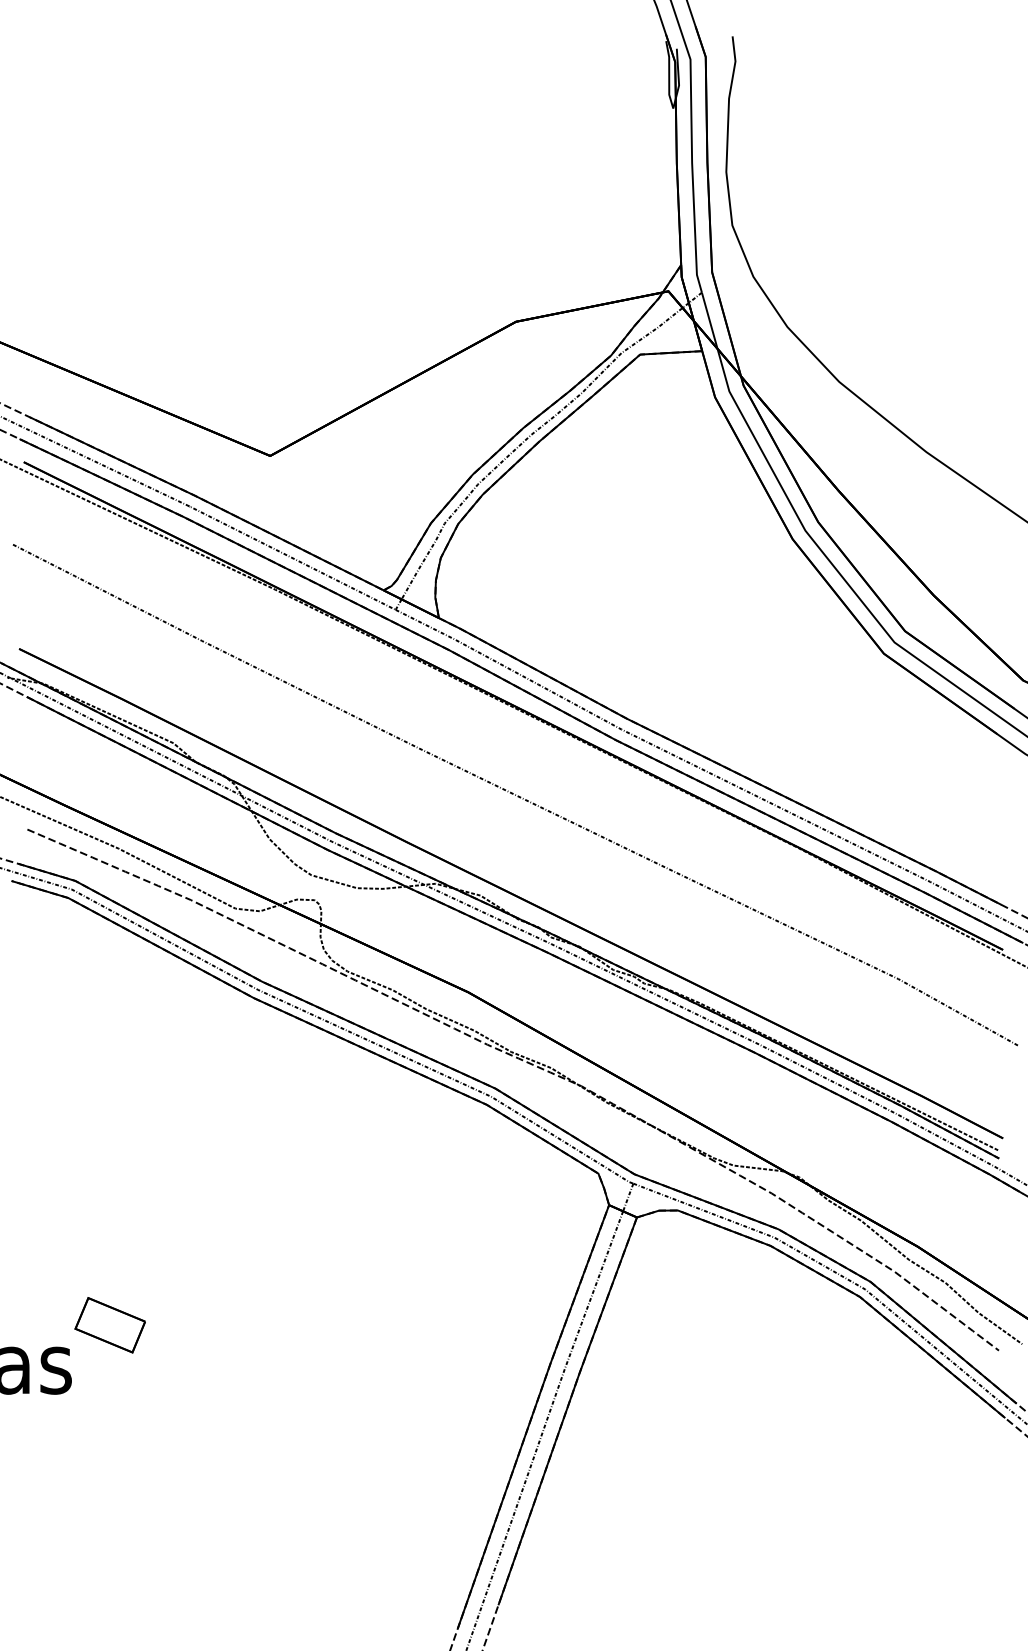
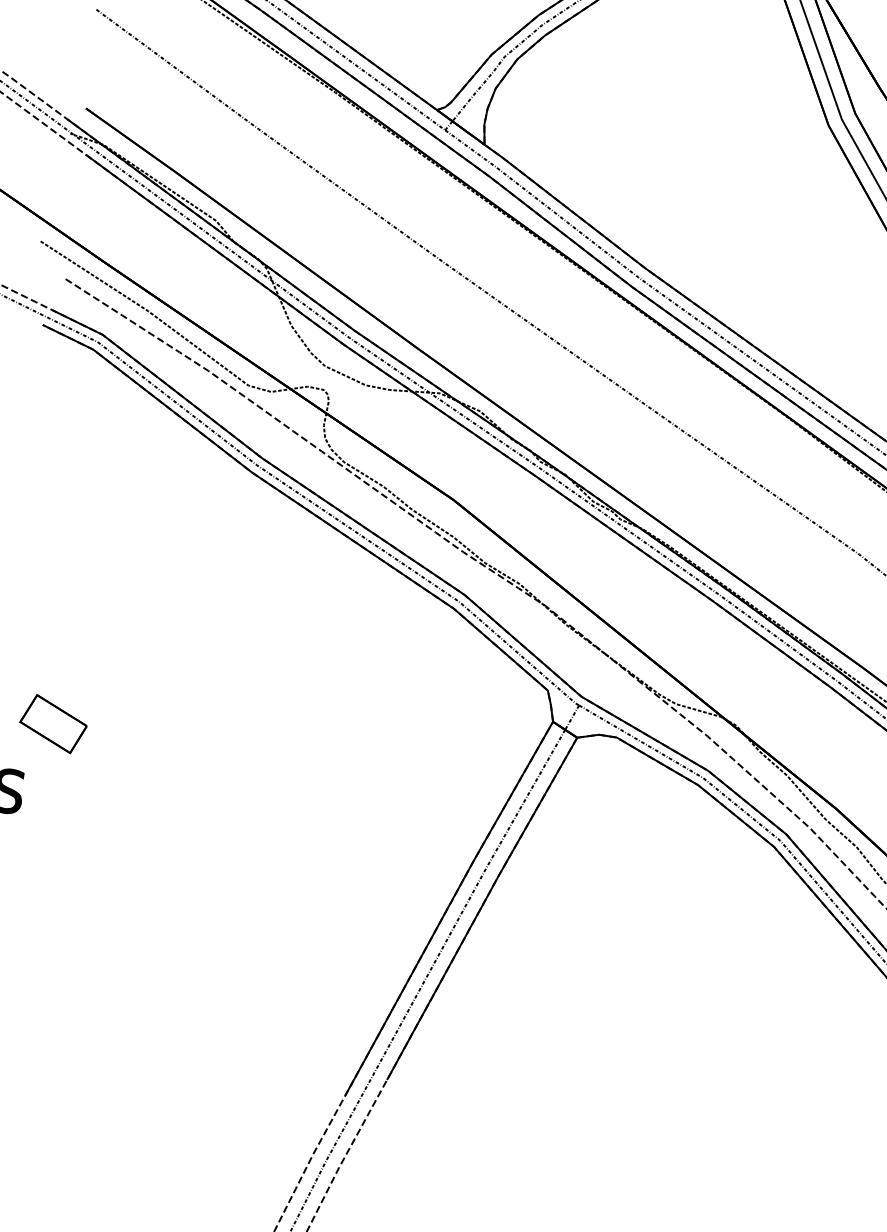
part: (109, 1325) -> (52, 724), moved

